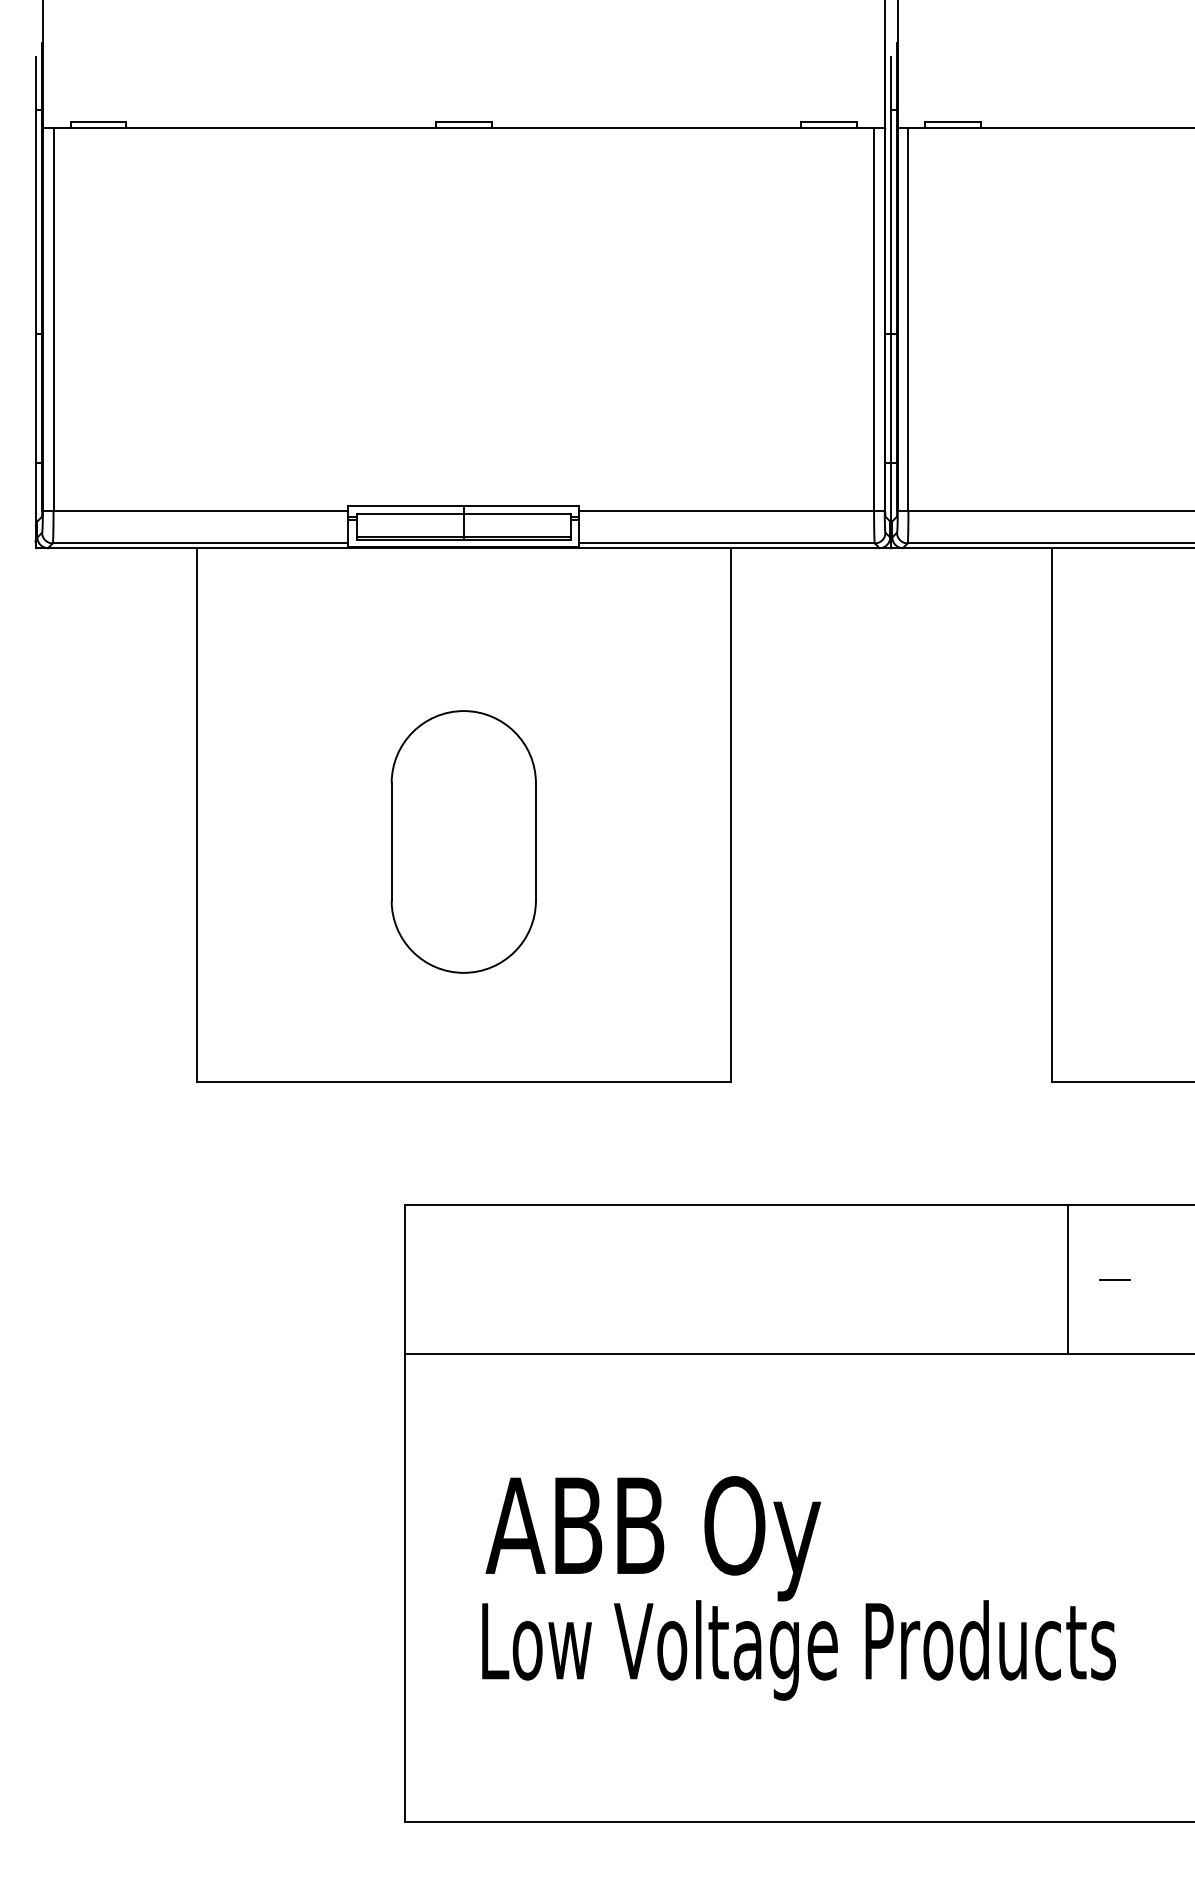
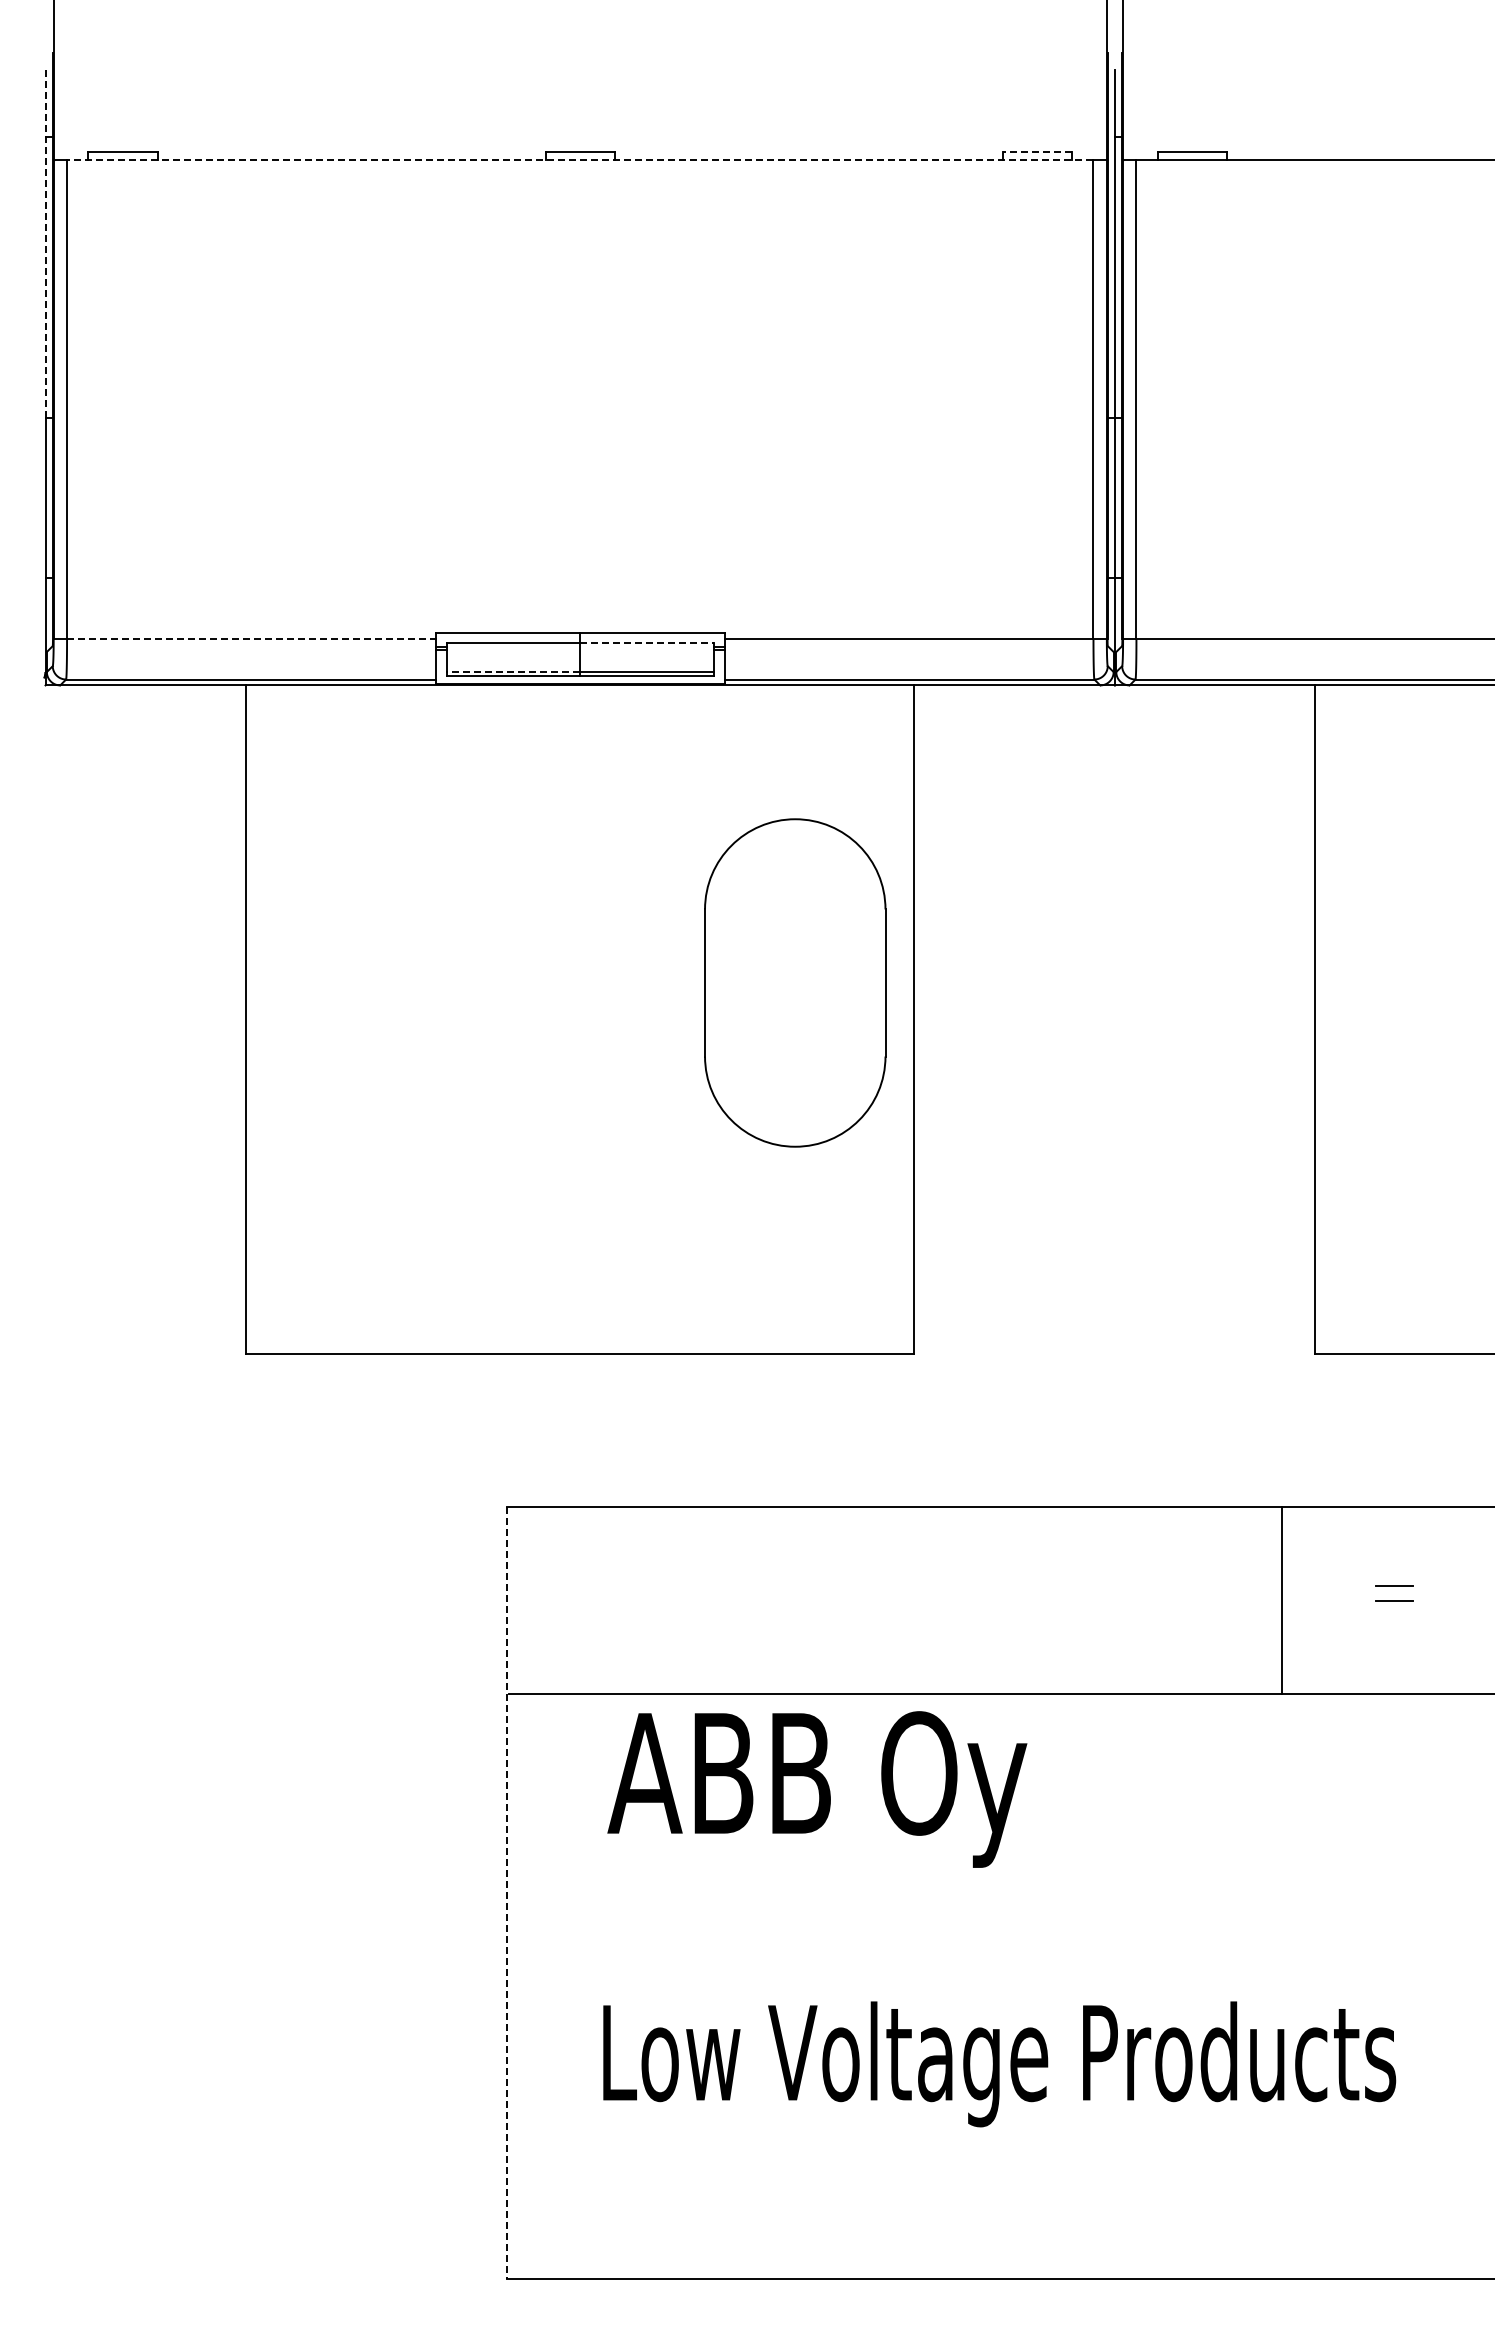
line: (829, 122) -> (1037, 152), solid -> dashed
line: (463, 128) -> (579, 160), solid -> dashed
line: (36, 195) -> (45, 244), solid -> dashed
line: (200, 511) -> (251, 639), solid -> dashed
line: (517, 513) -> (647, 642), solid -> dashed
line: (410, 537) -> (513, 671), solid -> dashed
part: (464, 841) -> (795, 982), moved
line: (1114, 1267) -> (1394, 1585), added
line: (1067, 1279) -> (1282, 1600), moved
line: (404, 1513) -> (506, 1893), solid -> dashed
text: (653, 1538) -> (817, 1789), moved

